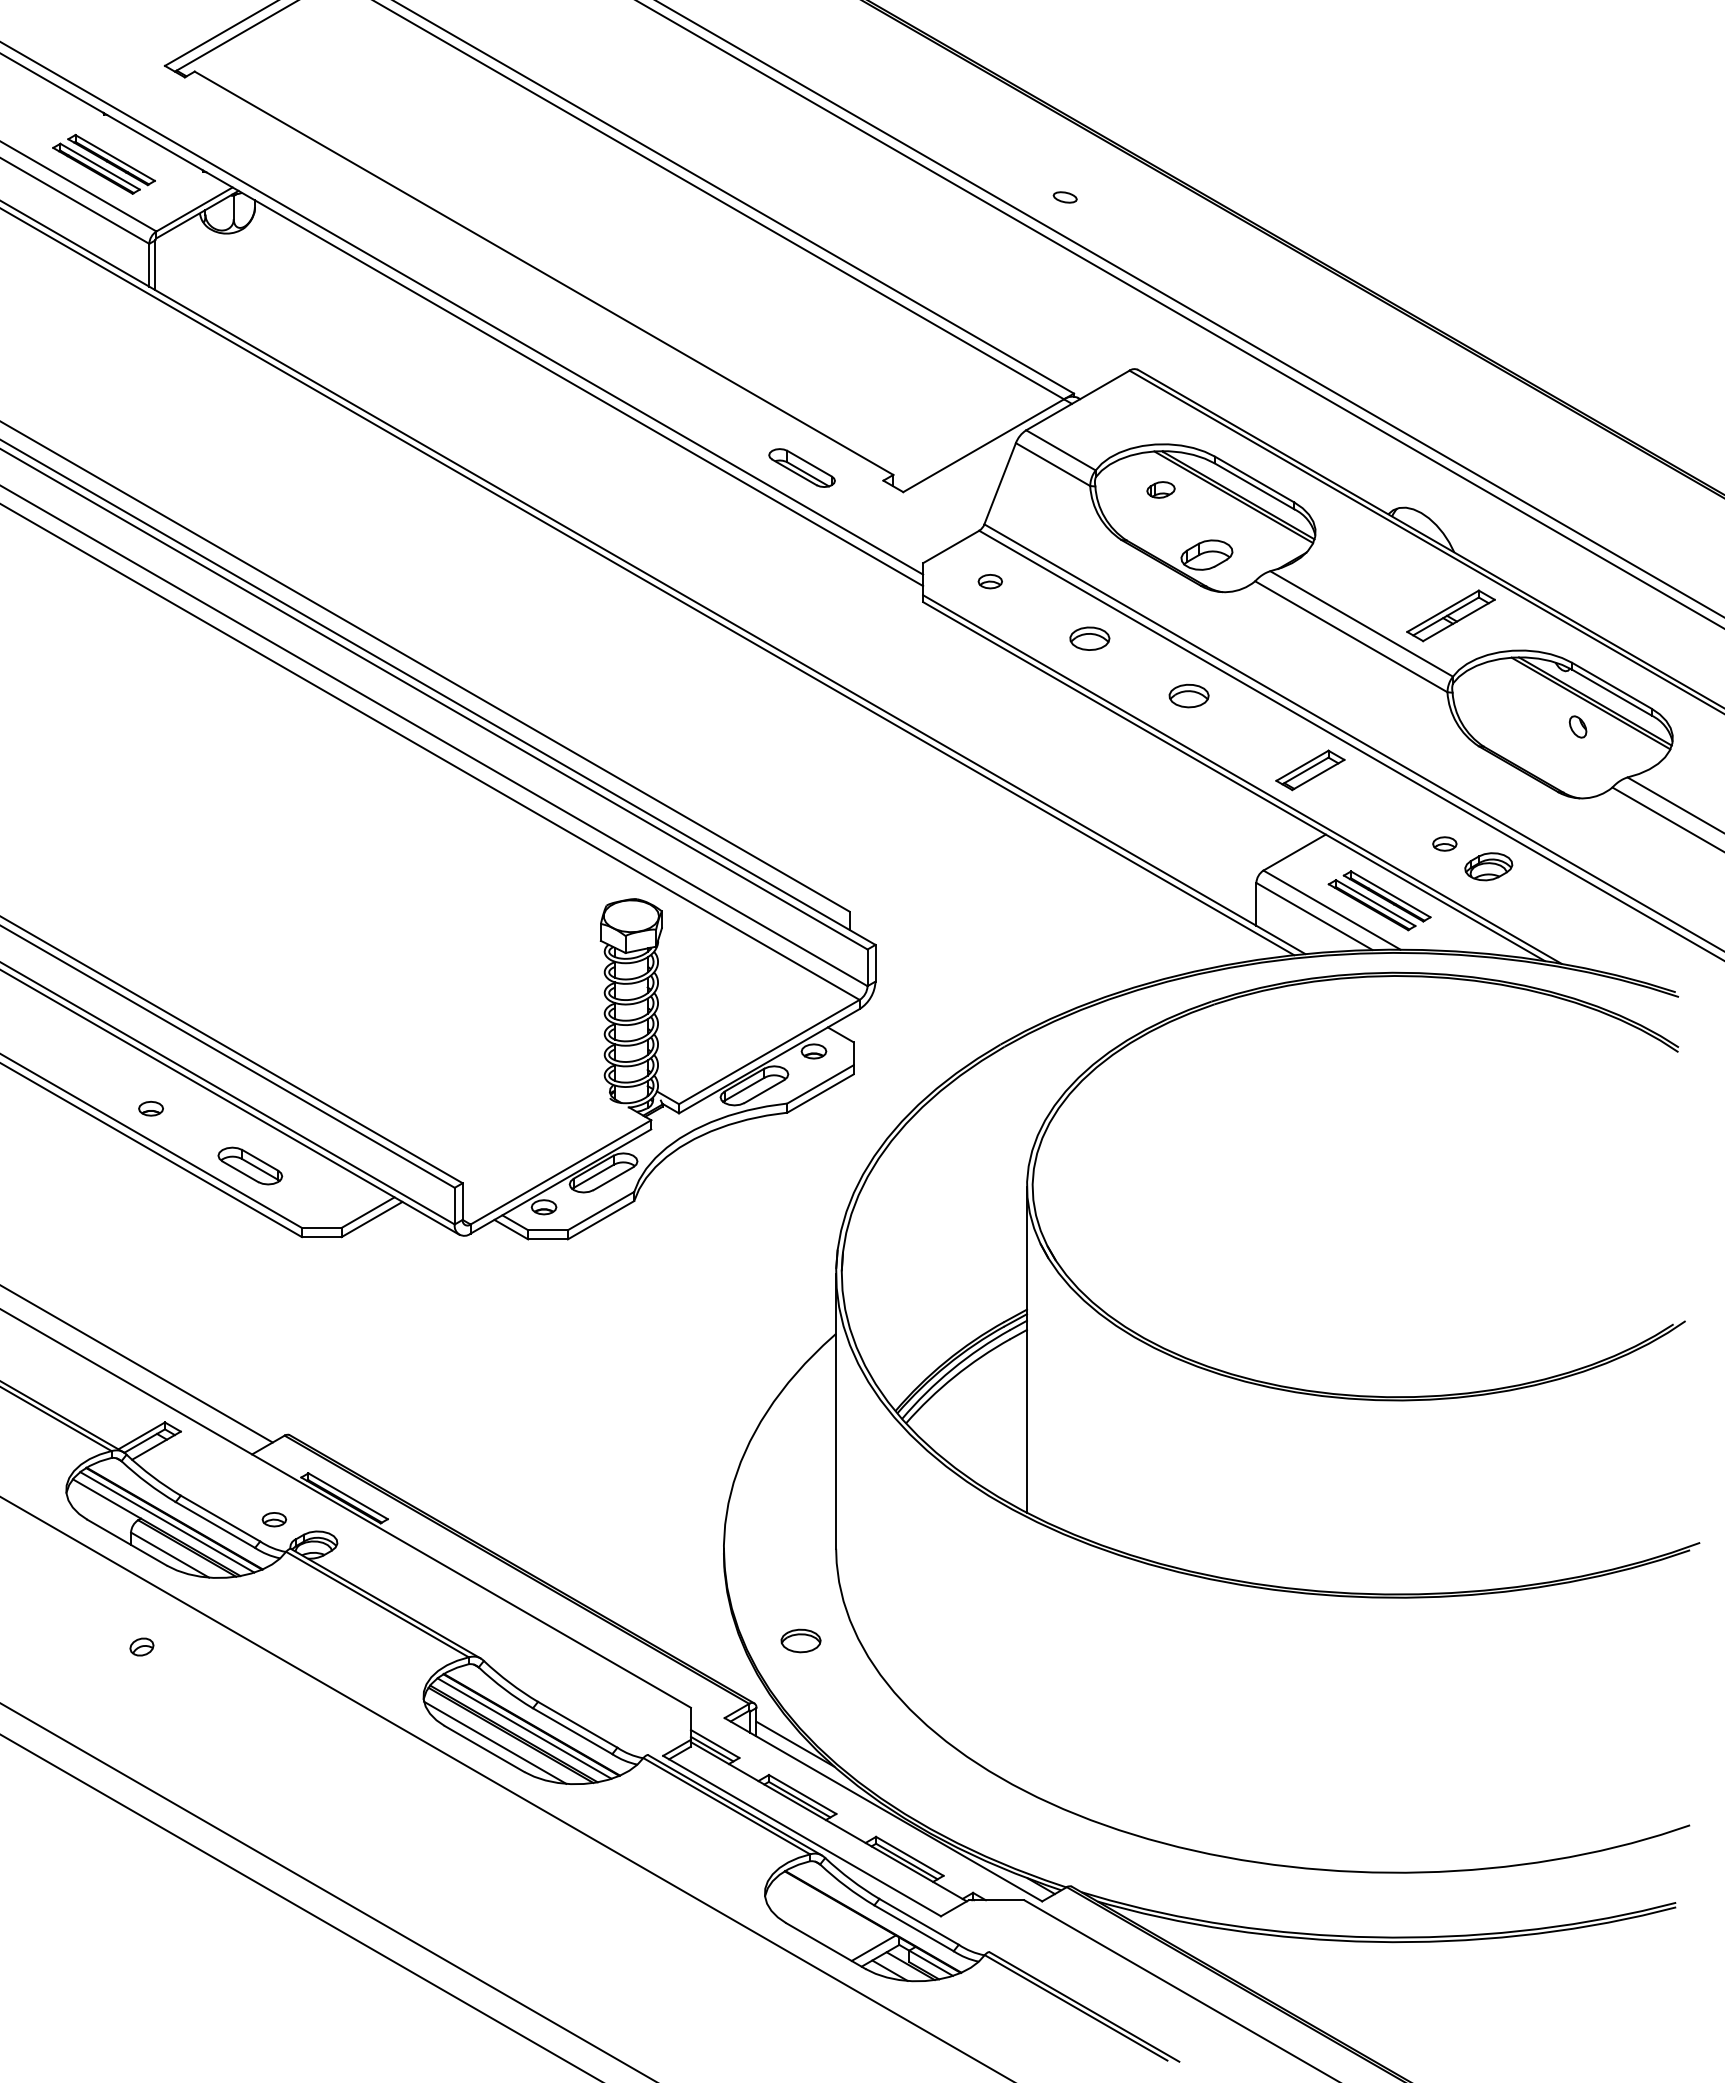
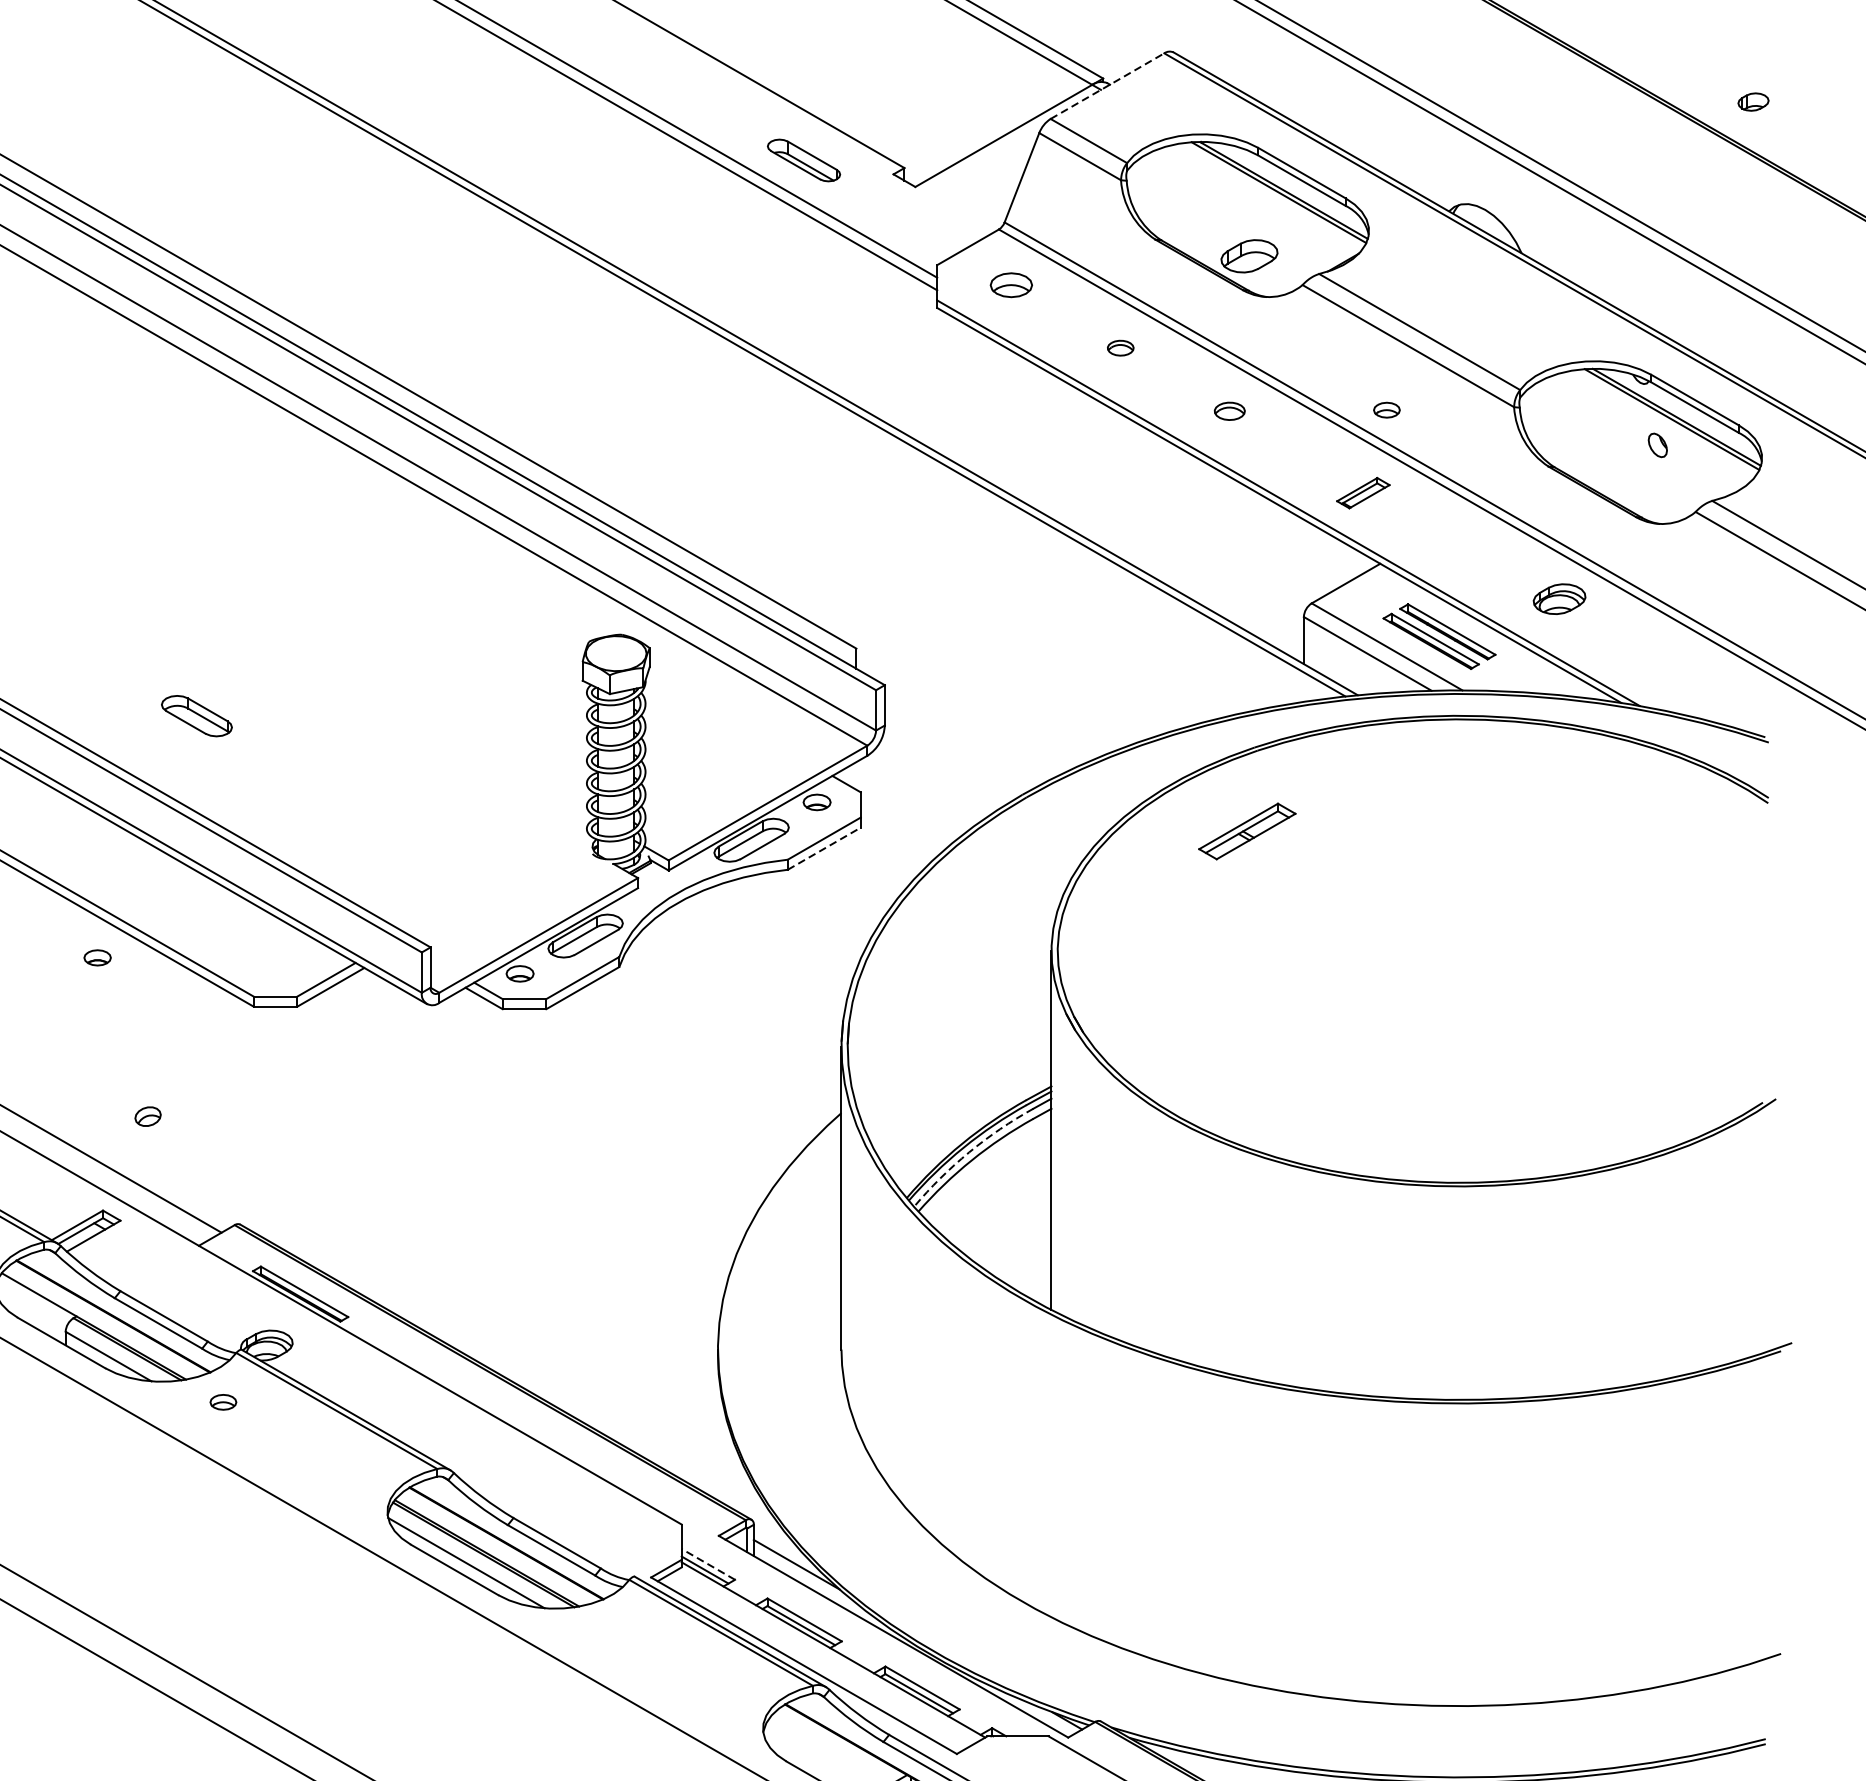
line: (1077, 400) -> (1107, 86), solid -> dashed
part: (1160, 489) -> (1752, 101), moved
part: (989, 581) -> (1010, 285), size x1.6
part: (1450, 615) -> (1246, 831), moved
part: (1089, 638) -> (1120, 348), size x0.6
part: (1188, 695) -> (1229, 410), size x0.7
part: (1310, 770) -> (1363, 493), size x0.7
part: (1444, 843) -> (1386, 409), moved
line: (820, 1093) -> (824, 848), solid -> dashed
part: (150, 1108) -> (96, 957), moved
part: (250, 1165) -> (197, 715), moved
arc: (952, 1369) -> (969, 1152), solid -> dashed
part: (274, 1519) -> (223, 1402), moved
line: (167, 1522) -> (105, 1320), removed
part: (800, 1640) -> (802, 1450), removed
part: (141, 1646) -> (147, 1116), moved
line: (524, 1728) -> (498, 1547), removed
line: (714, 1743) -> (707, 1563), solid -> dashed

